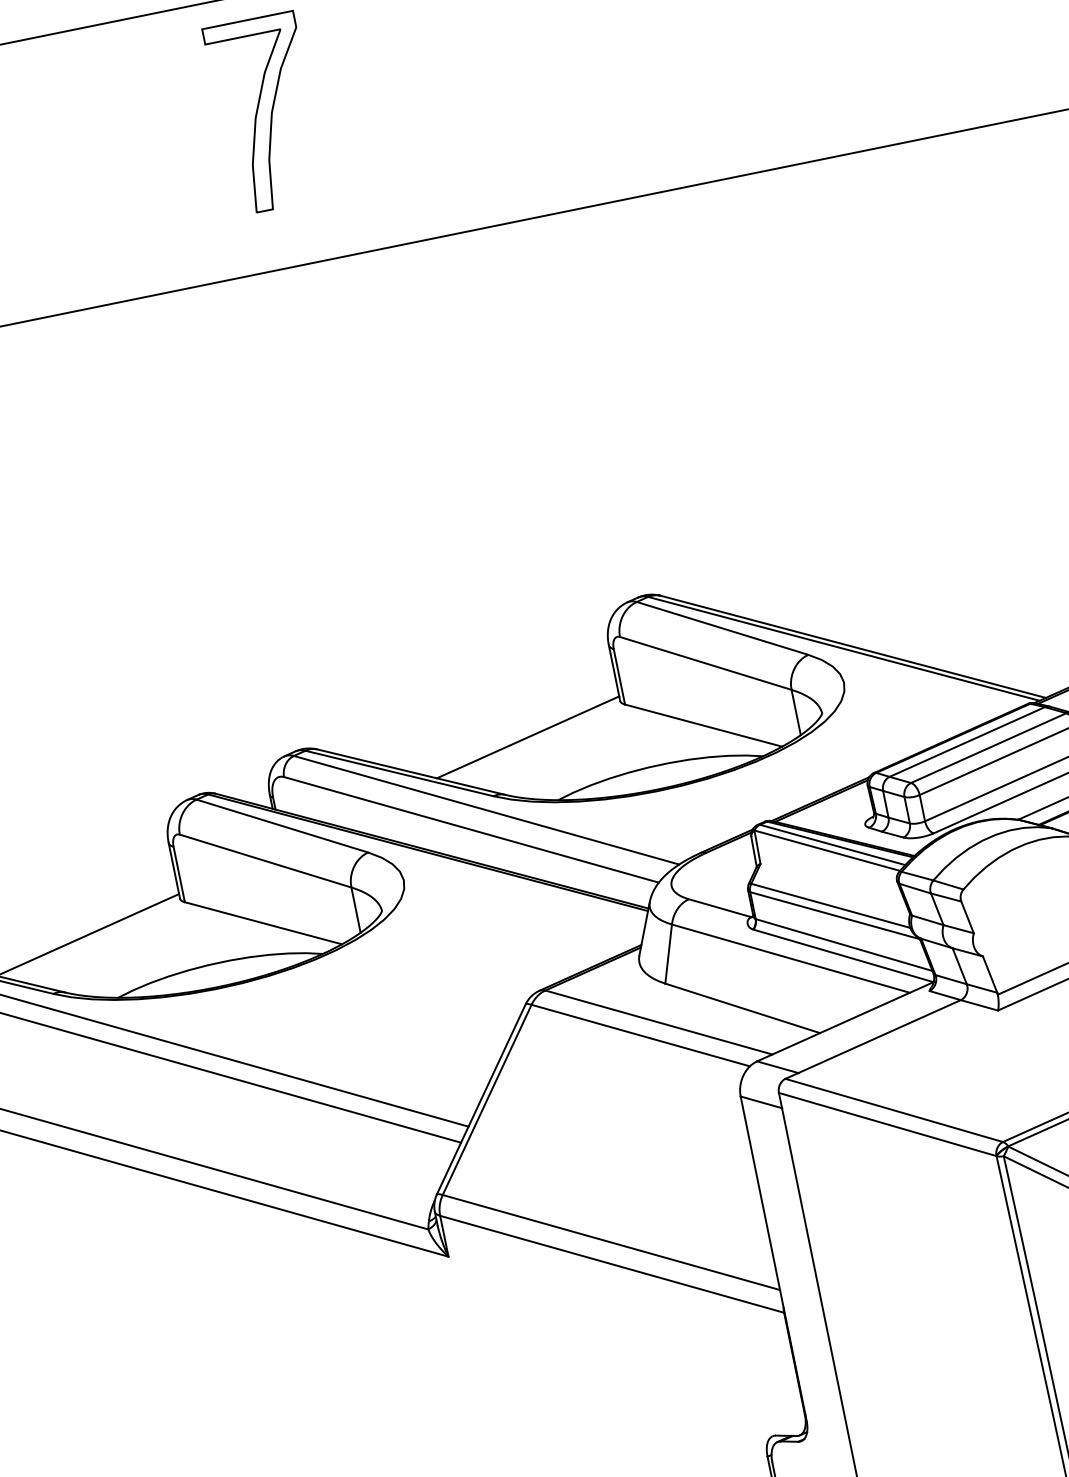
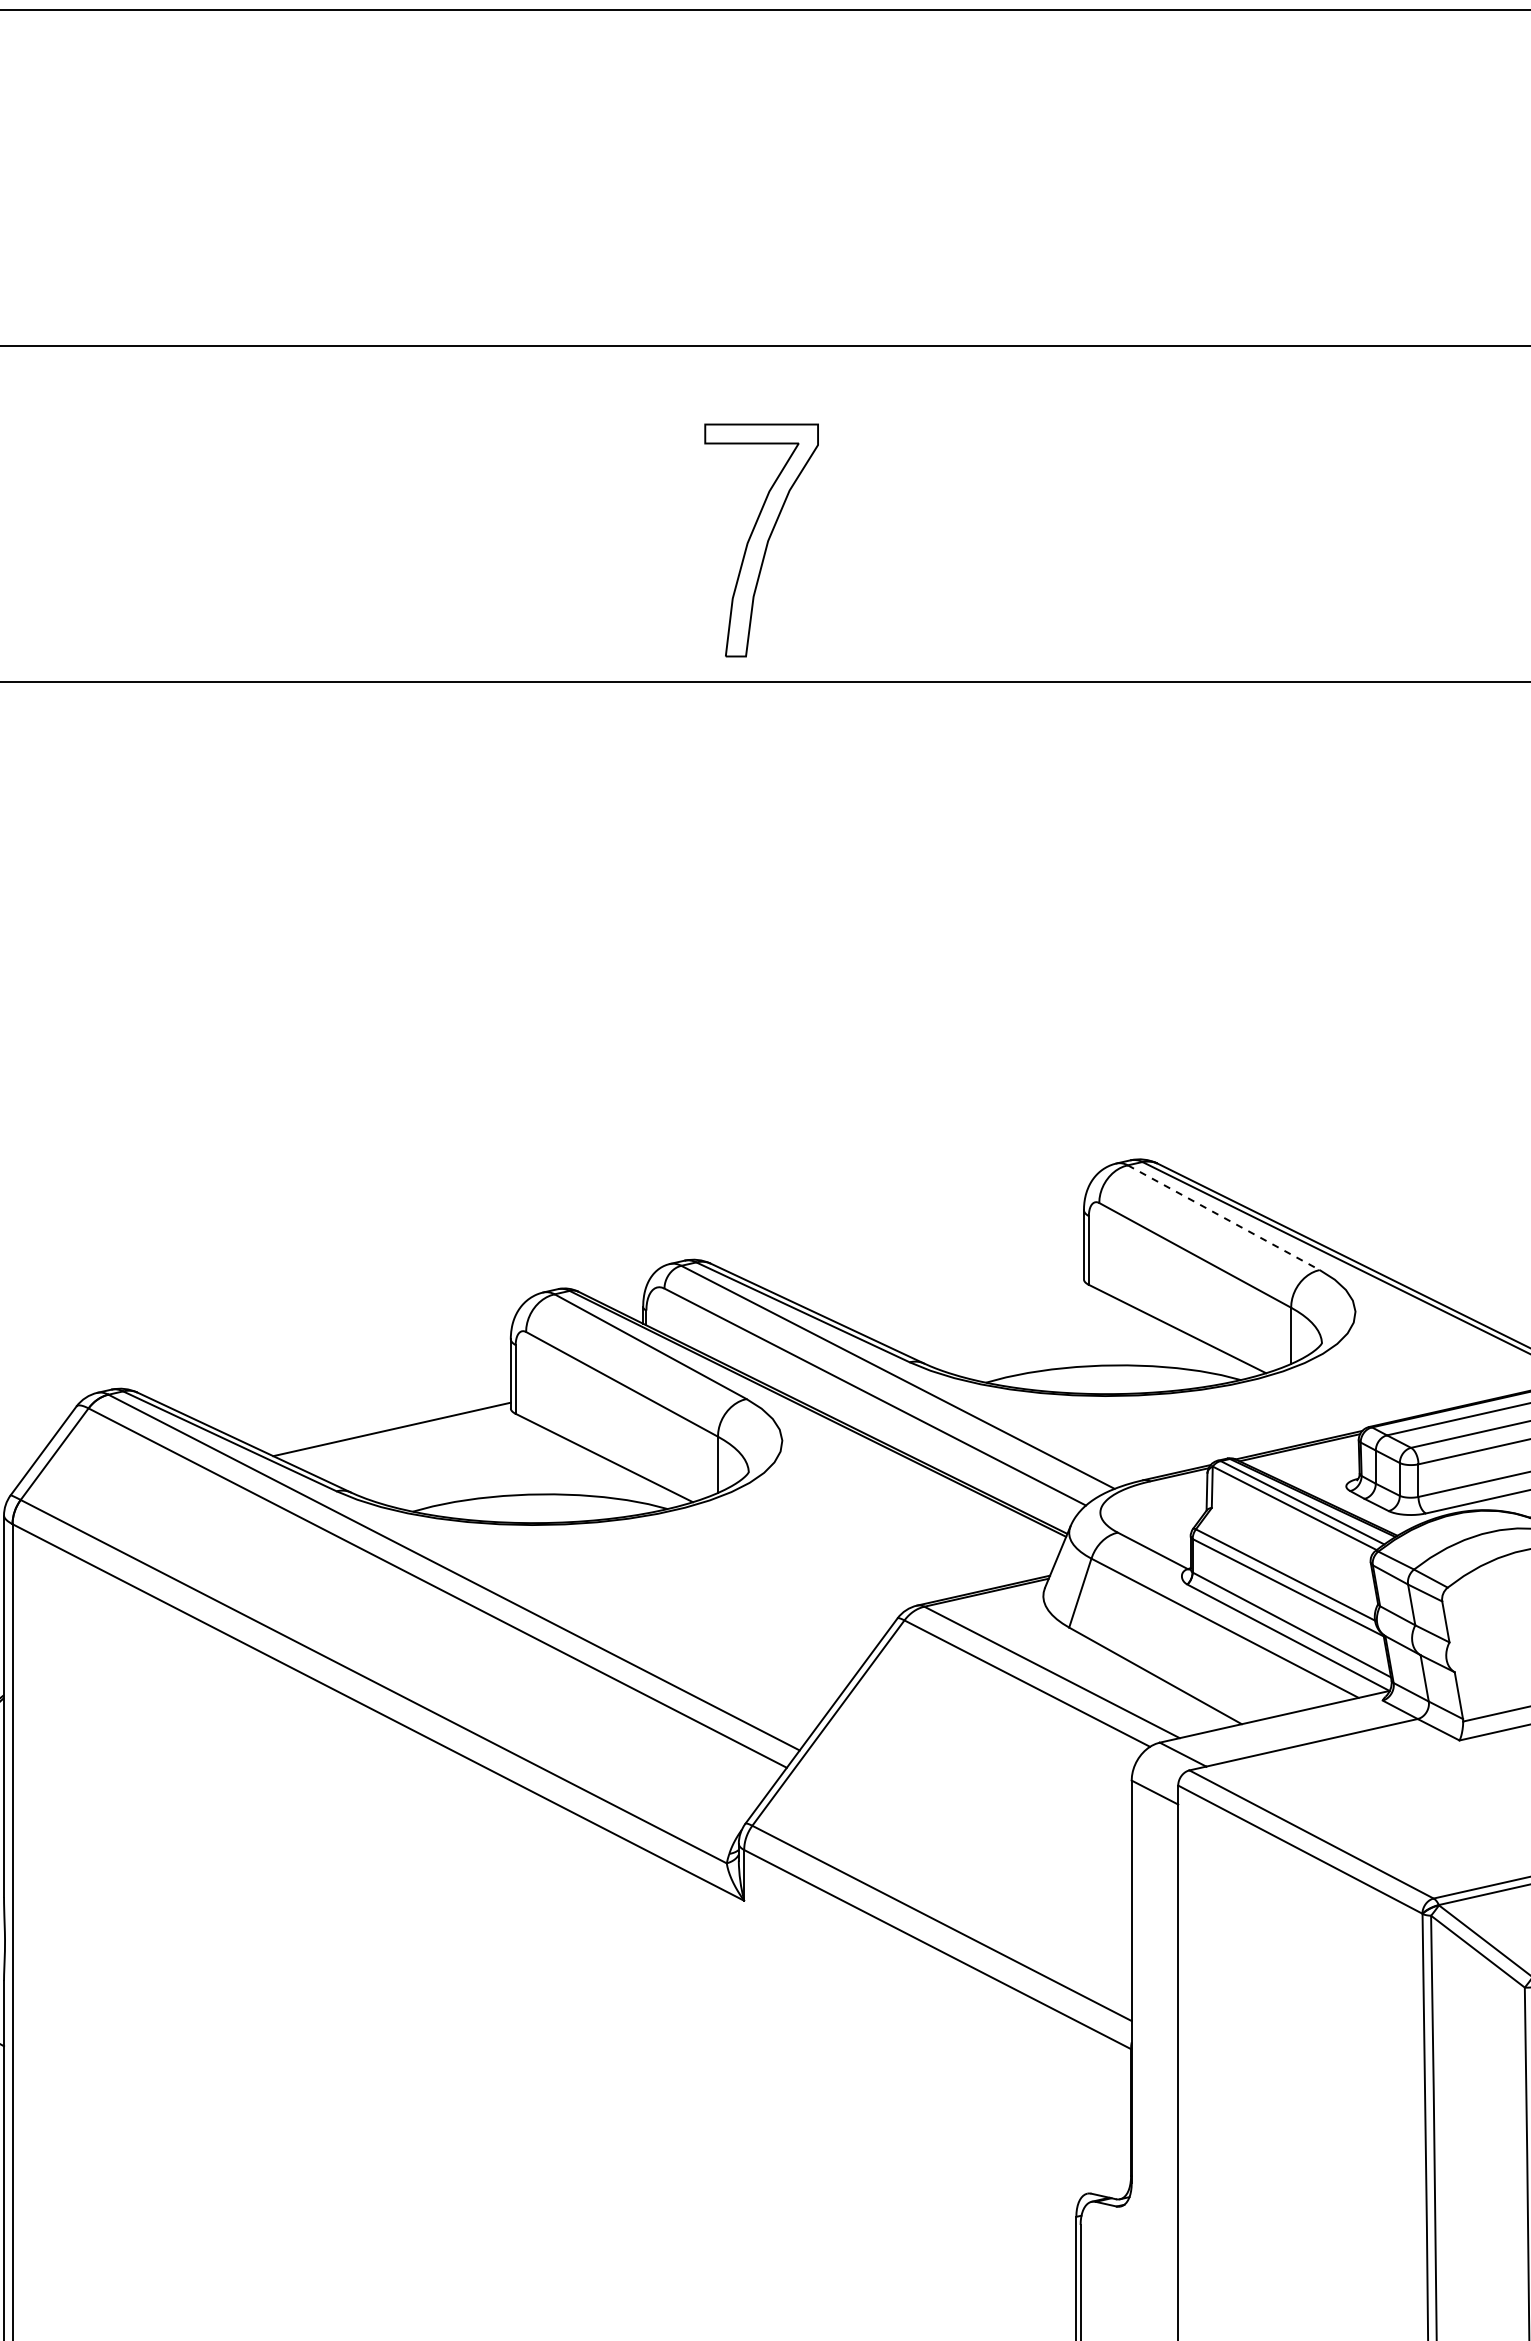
part: (266, 113) -> (761, 540), moved
line: (723, 628) -> (1224, 1217), solid -> dashed
line: (527, 737) -> (964, 1300), removed

